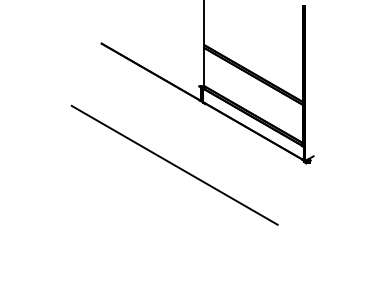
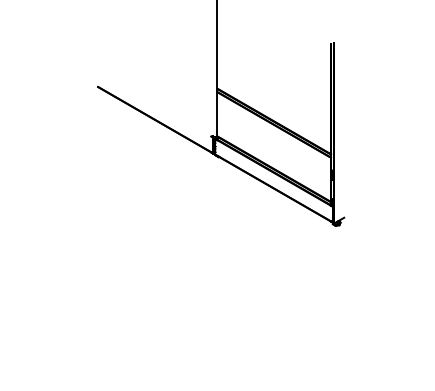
line: (174, 165) -> (182, 228), removed

